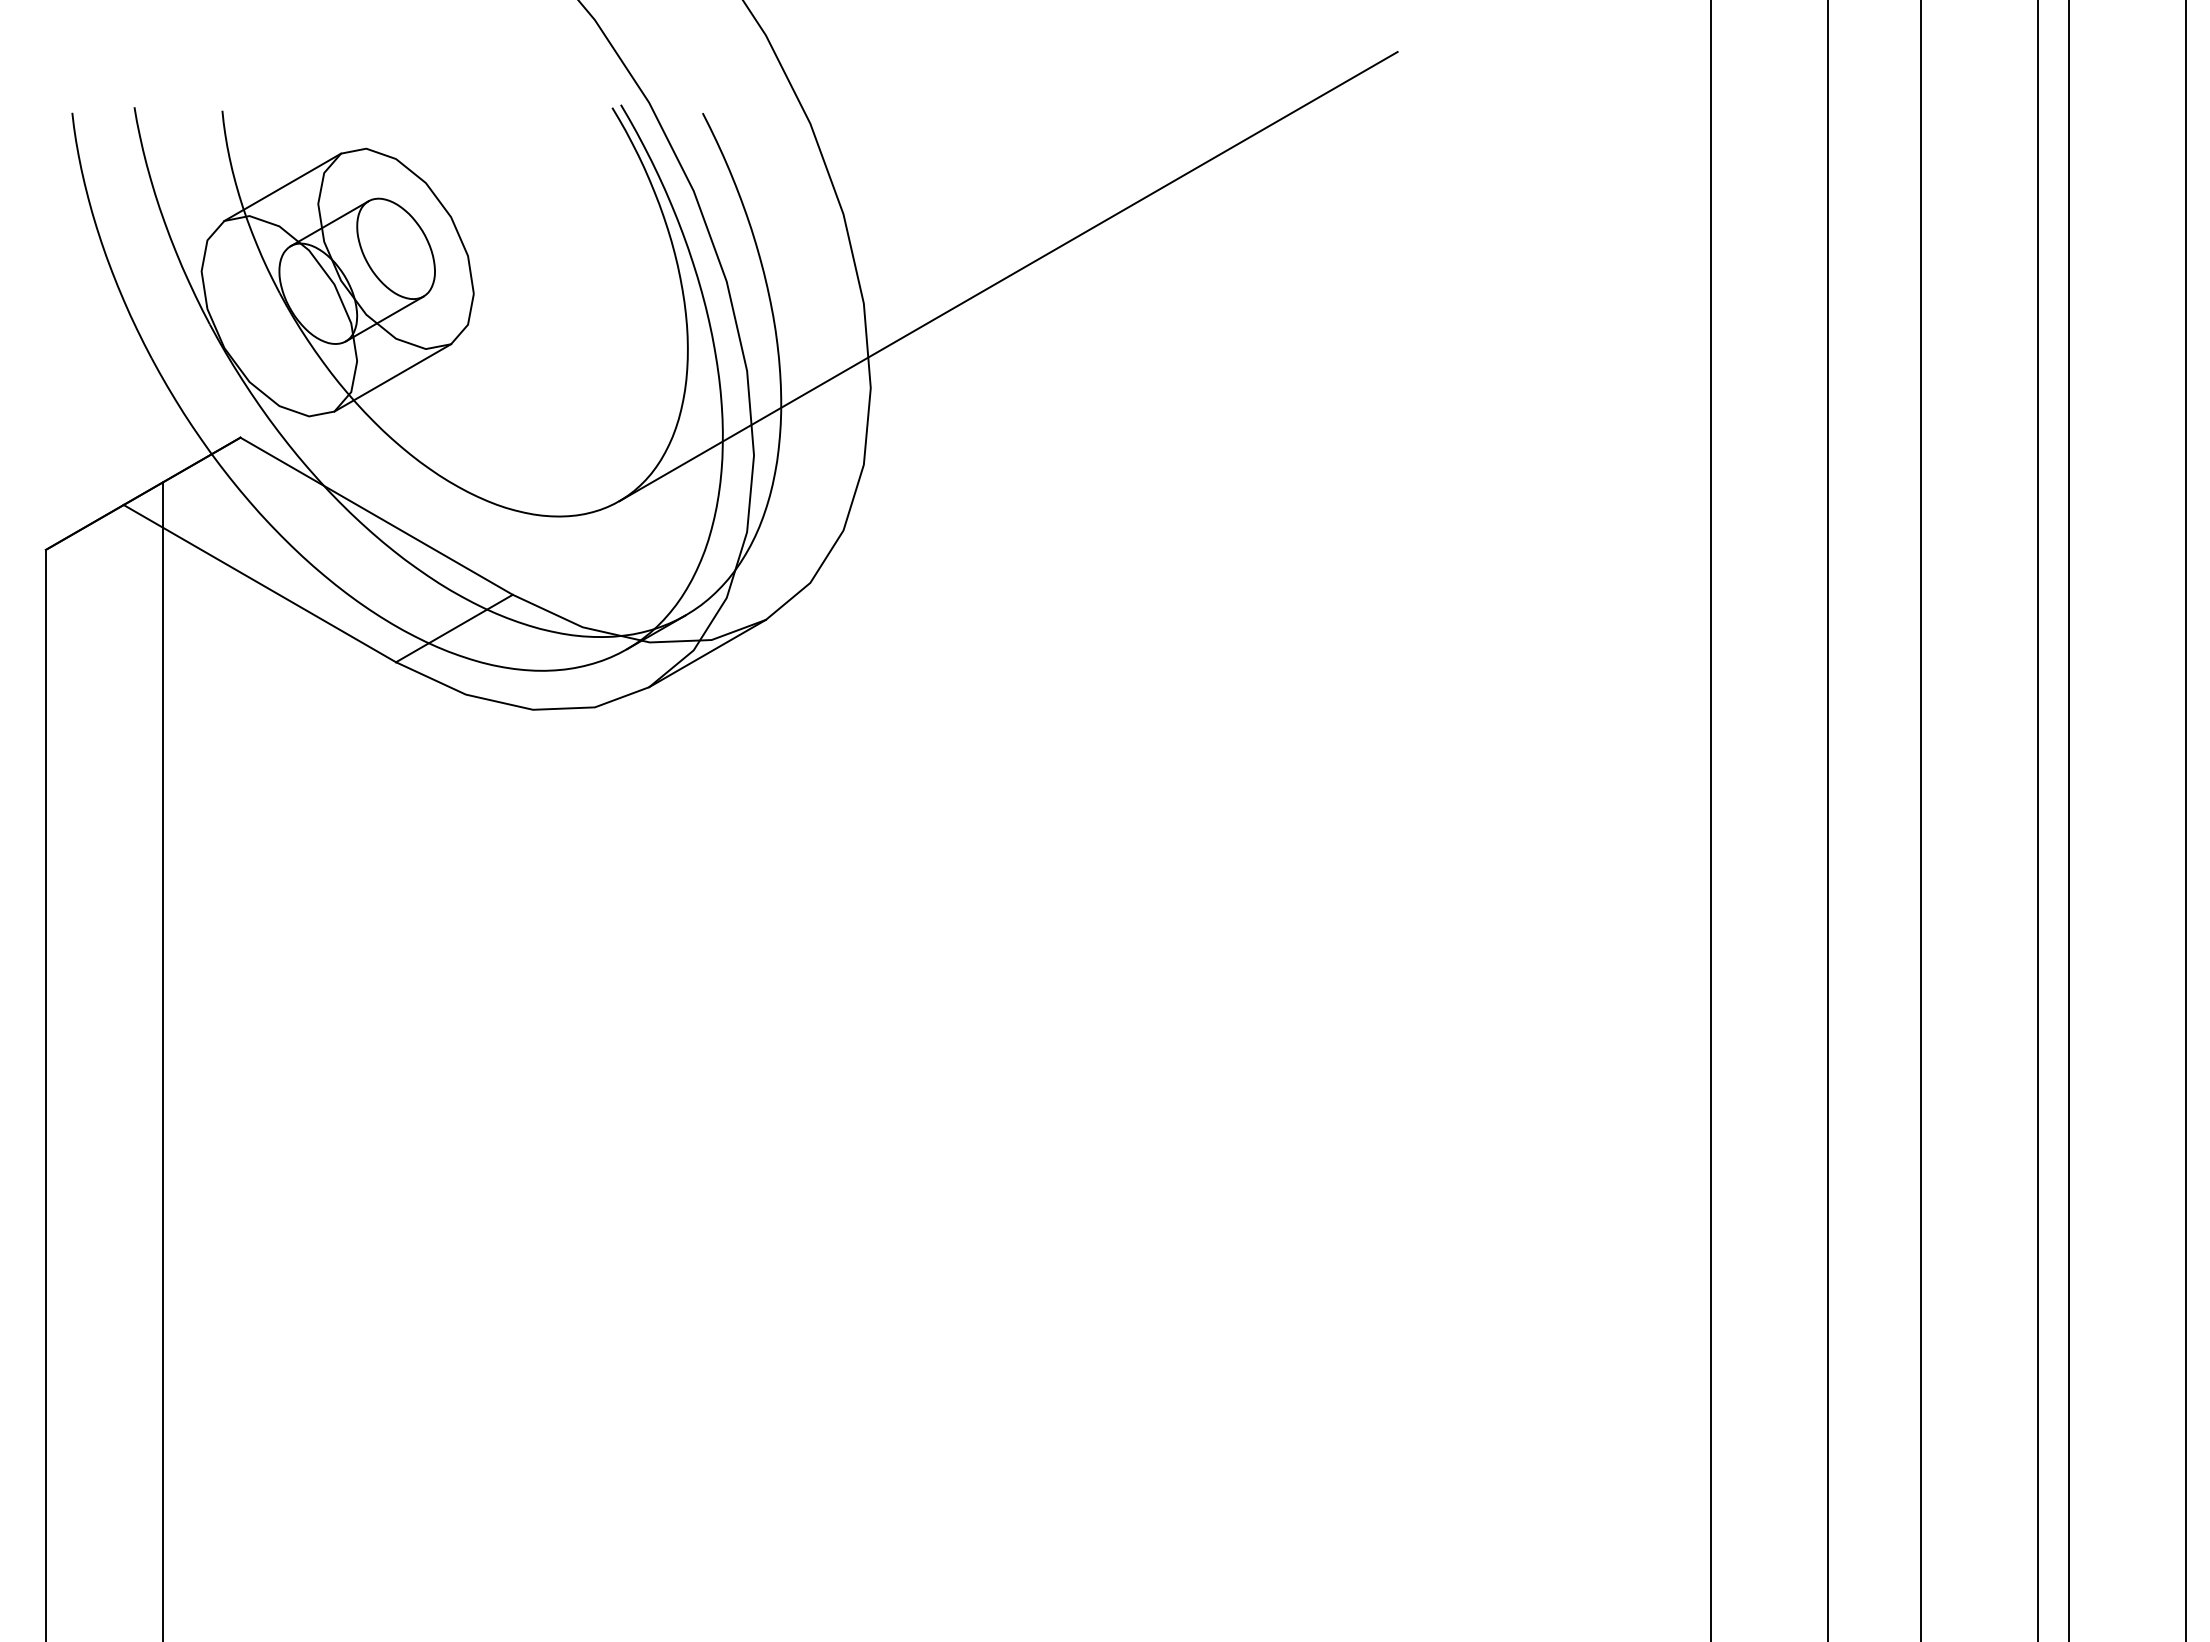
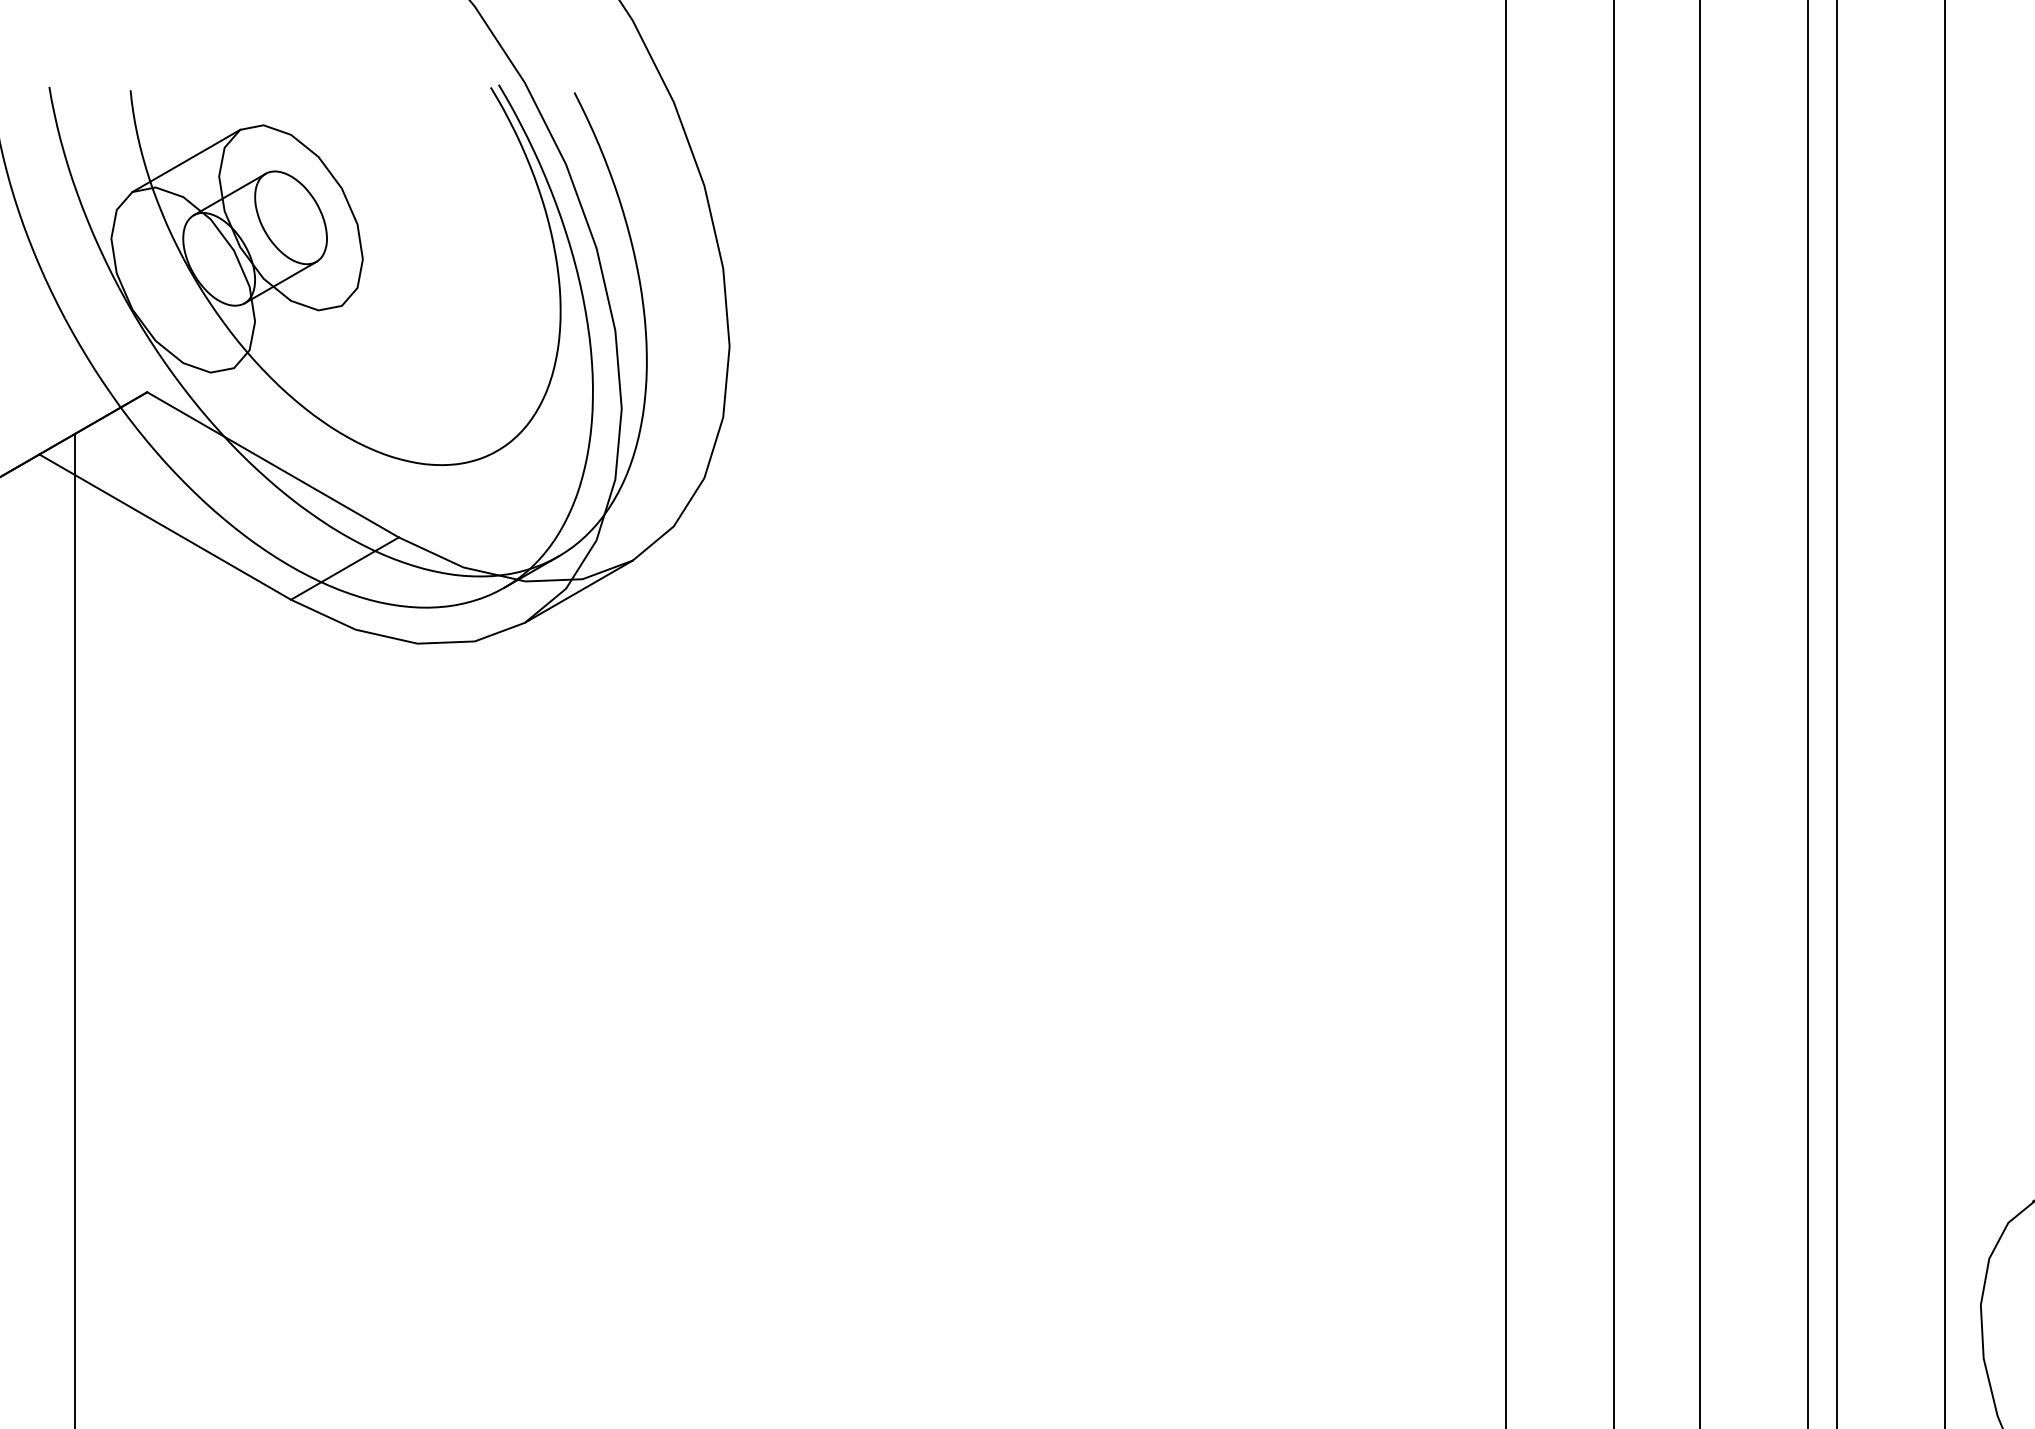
line: (1008, 276) -> (856, 243), removed
line: (392, 377) -> (287, 336), removed

